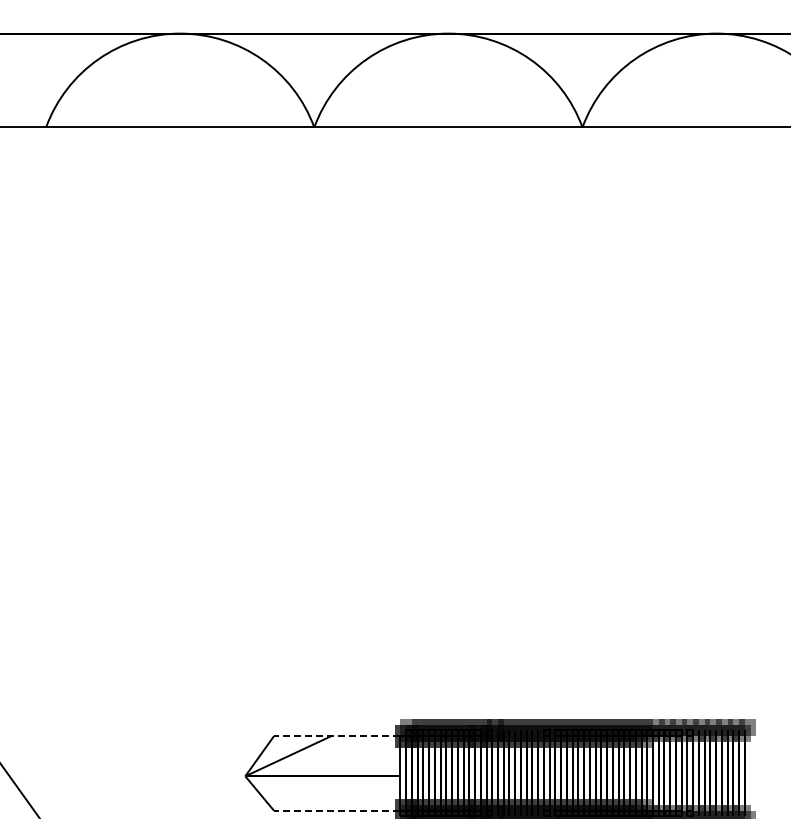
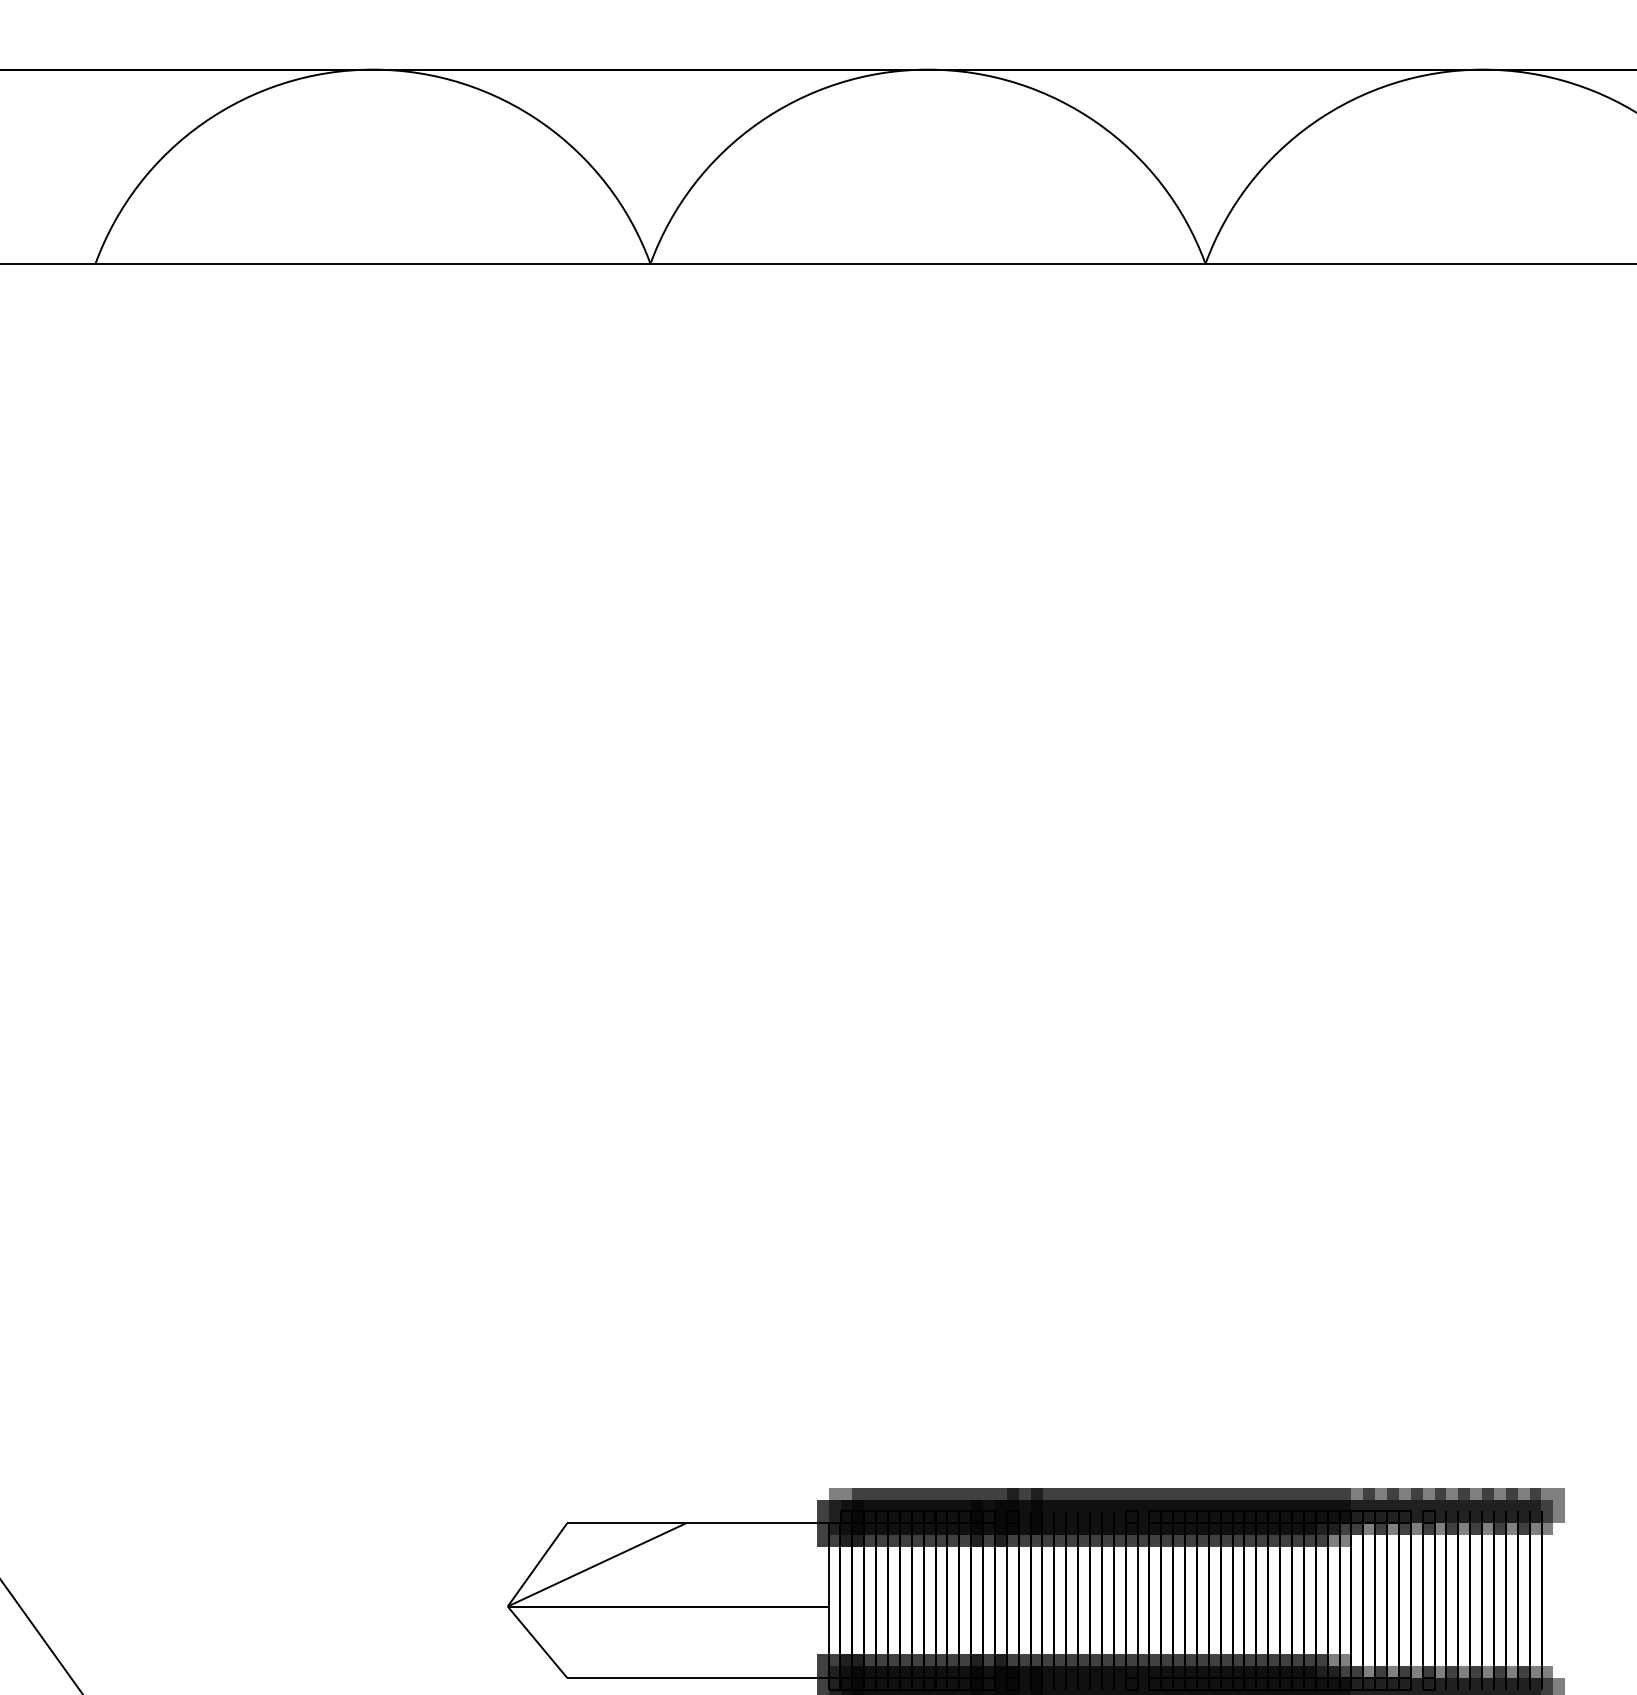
line: (336, 736) -> (696, 1524), dashed -> solid
line: (336, 810) -> (696, 1677), dashed -> solid

